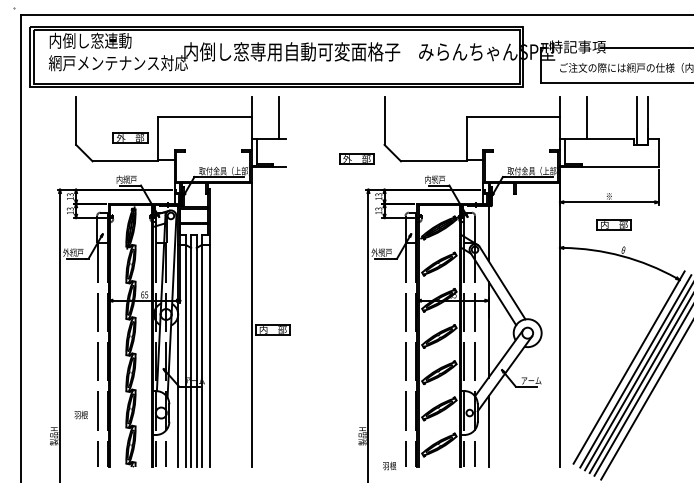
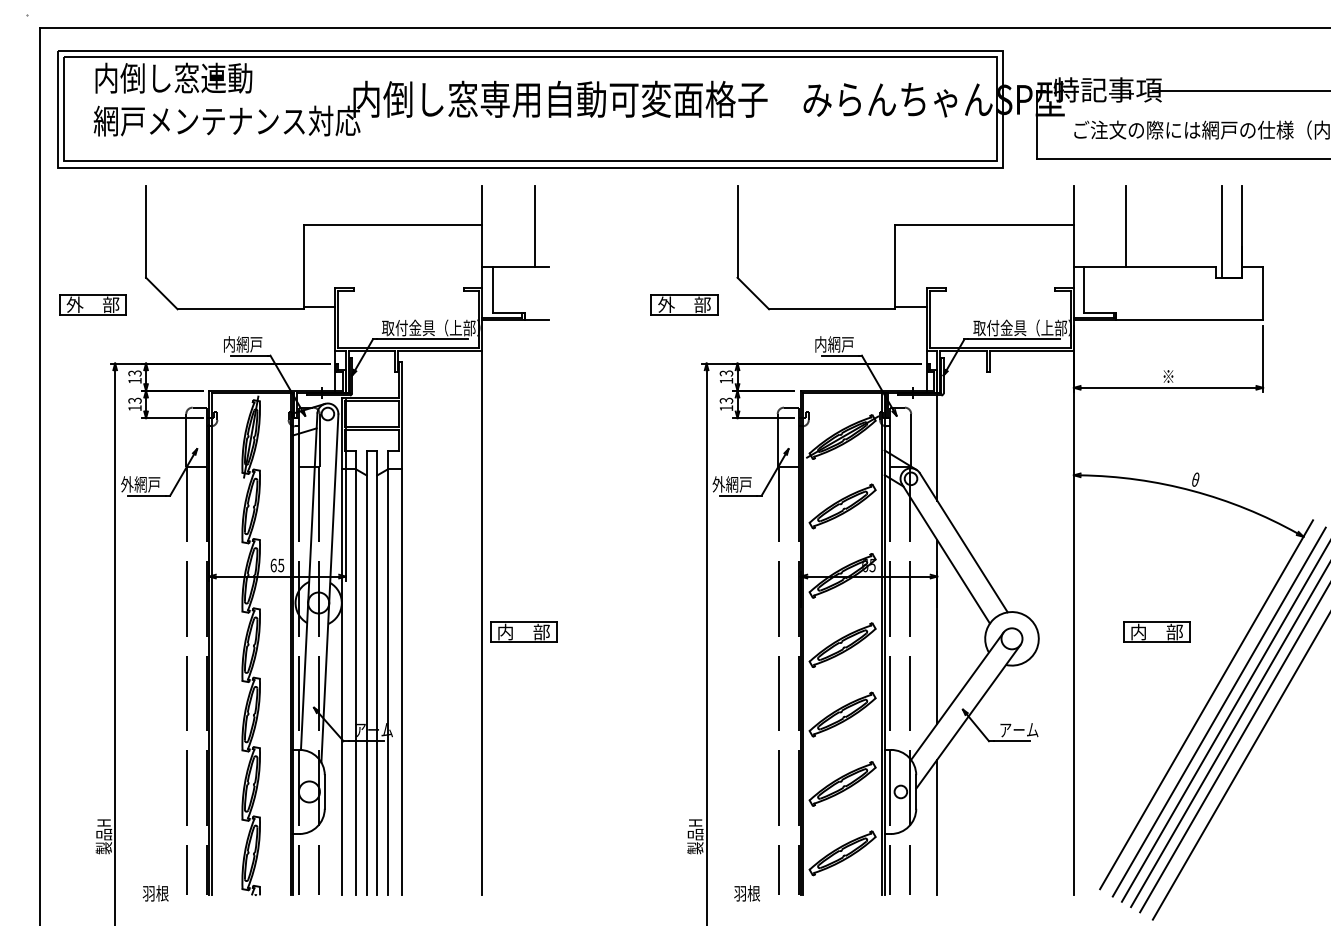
part: (130, 137) -> (93, 303), moved
part: (613, 224) -> (1155, 631), moved
text: (80, 414) -> (154, 892), moved

